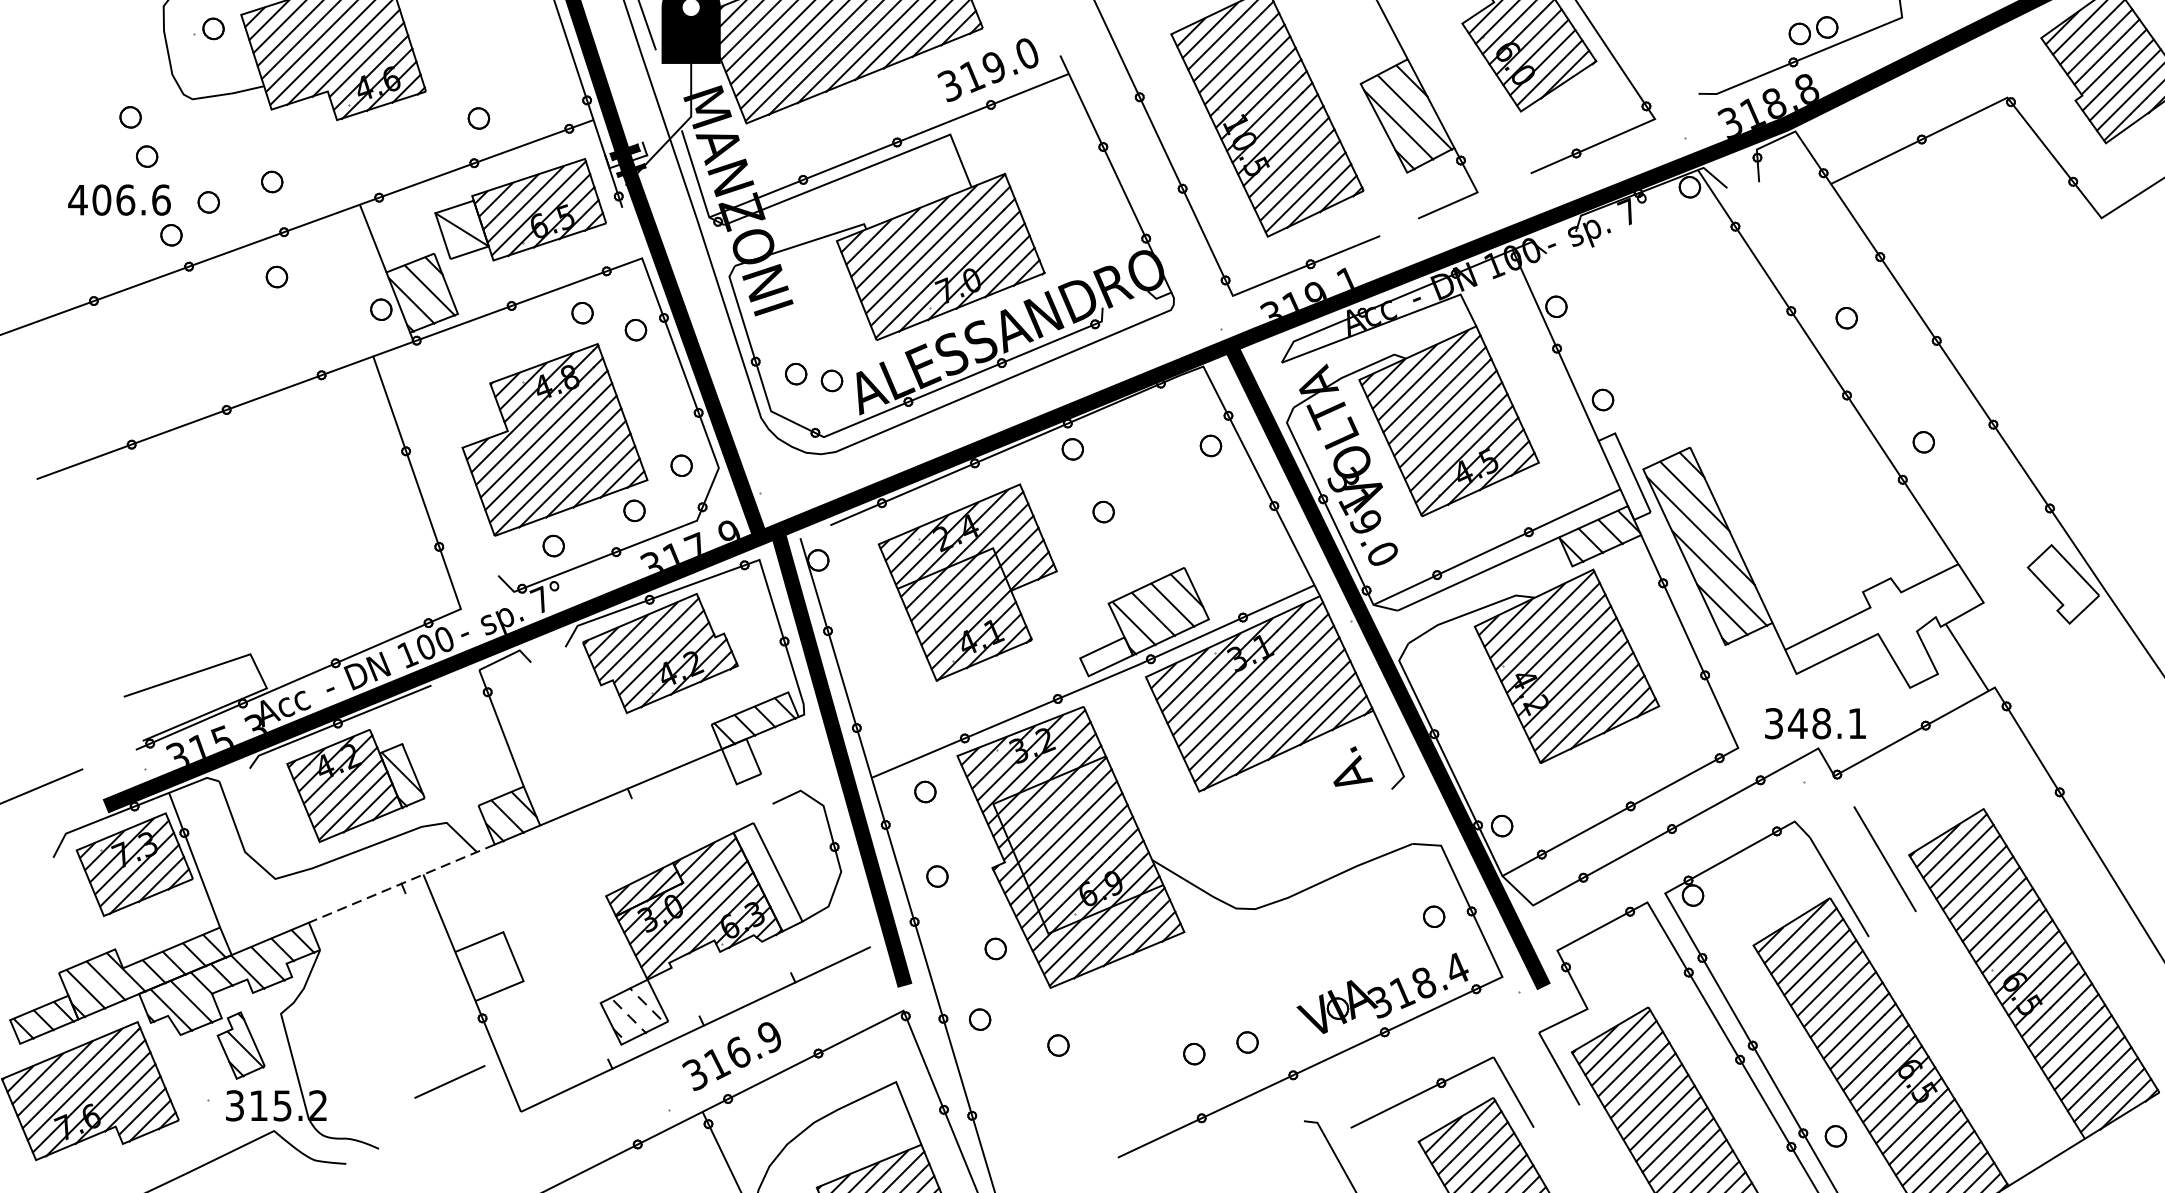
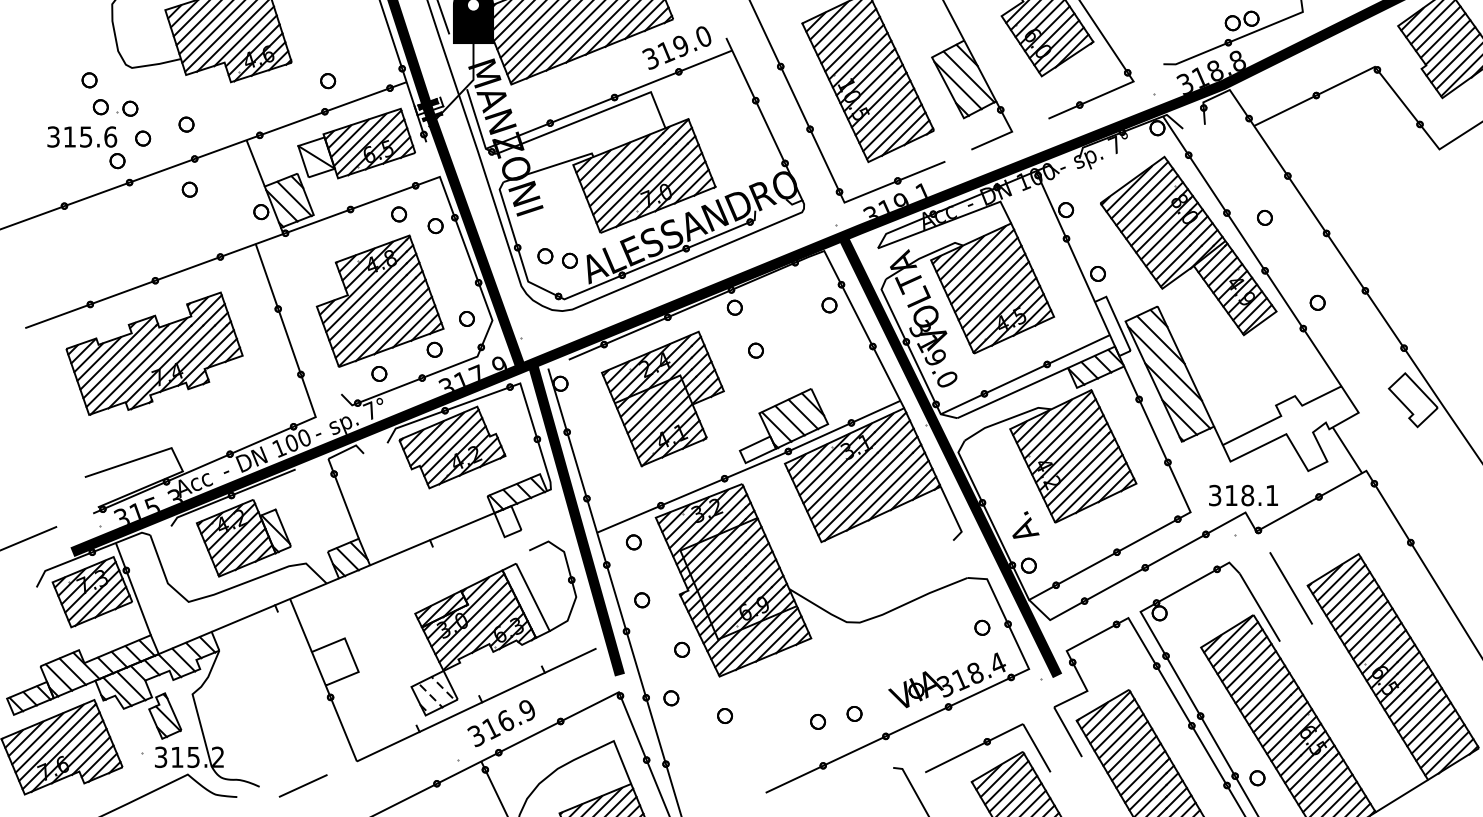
part: (209, 28) -> (127, 108), moved
text: (101, 199) -> (69, 136), 406.6 -> 315.6
part: (1735, 358) -> (1188, 245), added
part: (225, 516) -> (154, 353), added
text: (1797, 723) -> (1231, 495), 348.1 -> 318.1
text: (1352, 765) -> (1025, 524), moved
line: (400, 884) -> (274, 605), dashed -> solid
line: (448, 1081) -> (302, 785), moved

